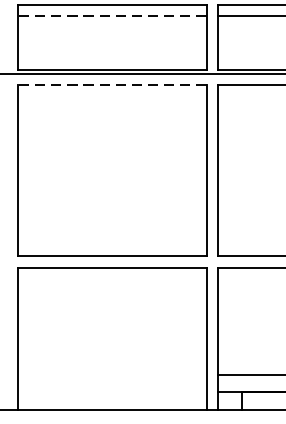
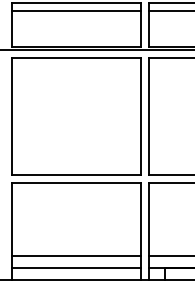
line: (112, 15) -> (76, 10), dashed -> solid
line: (112, 85) -> (76, 58), dashed -> solid
line: (112, 374) -> (76, 255), added
line: (112, 392) -> (76, 267), added

